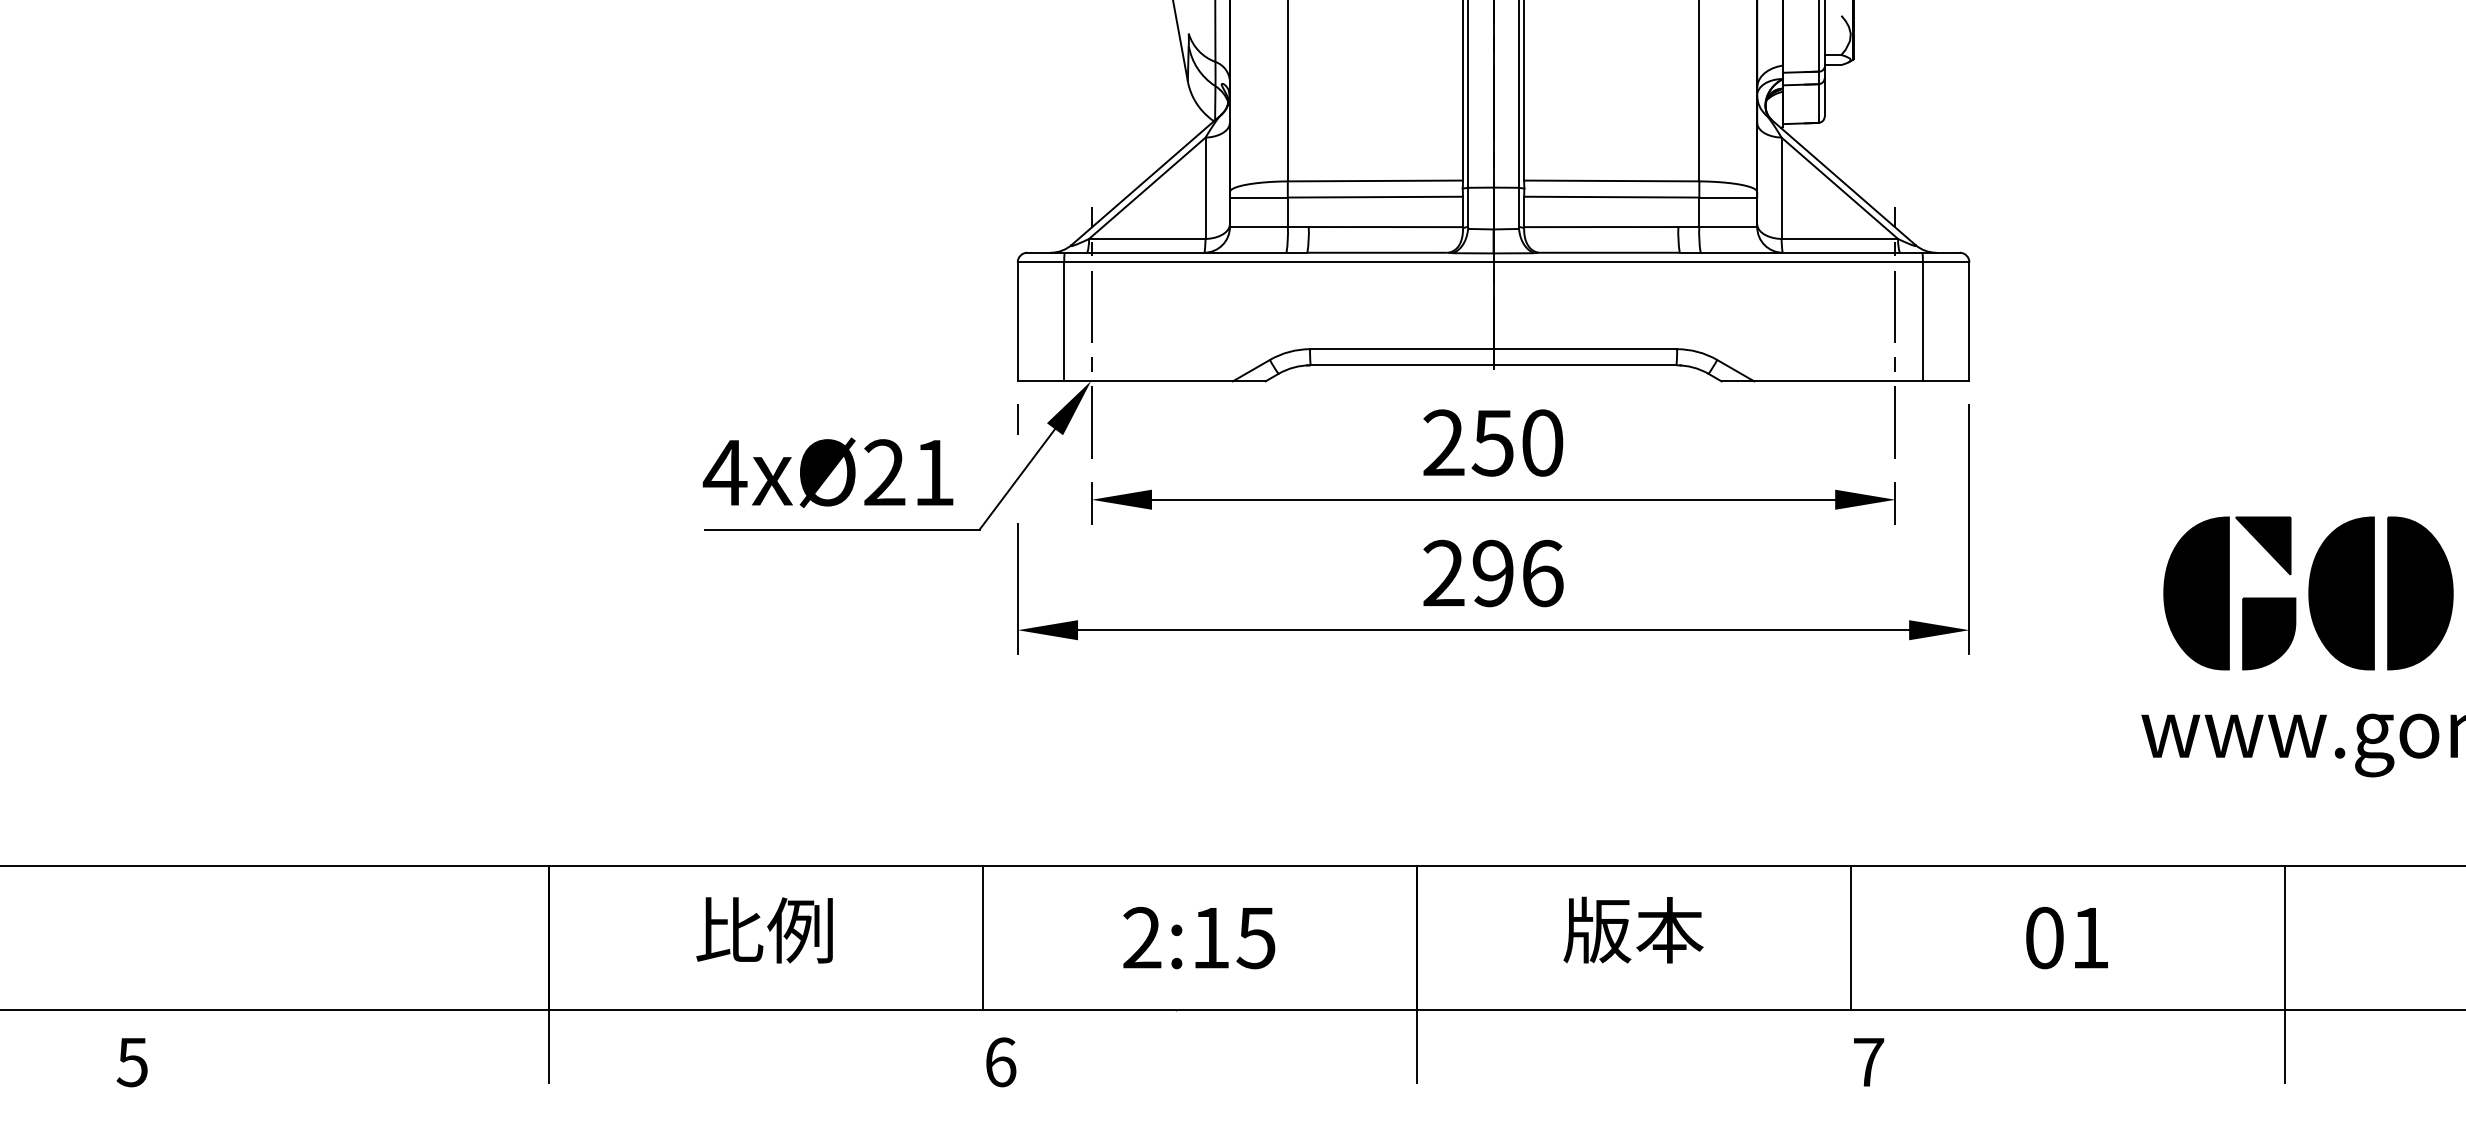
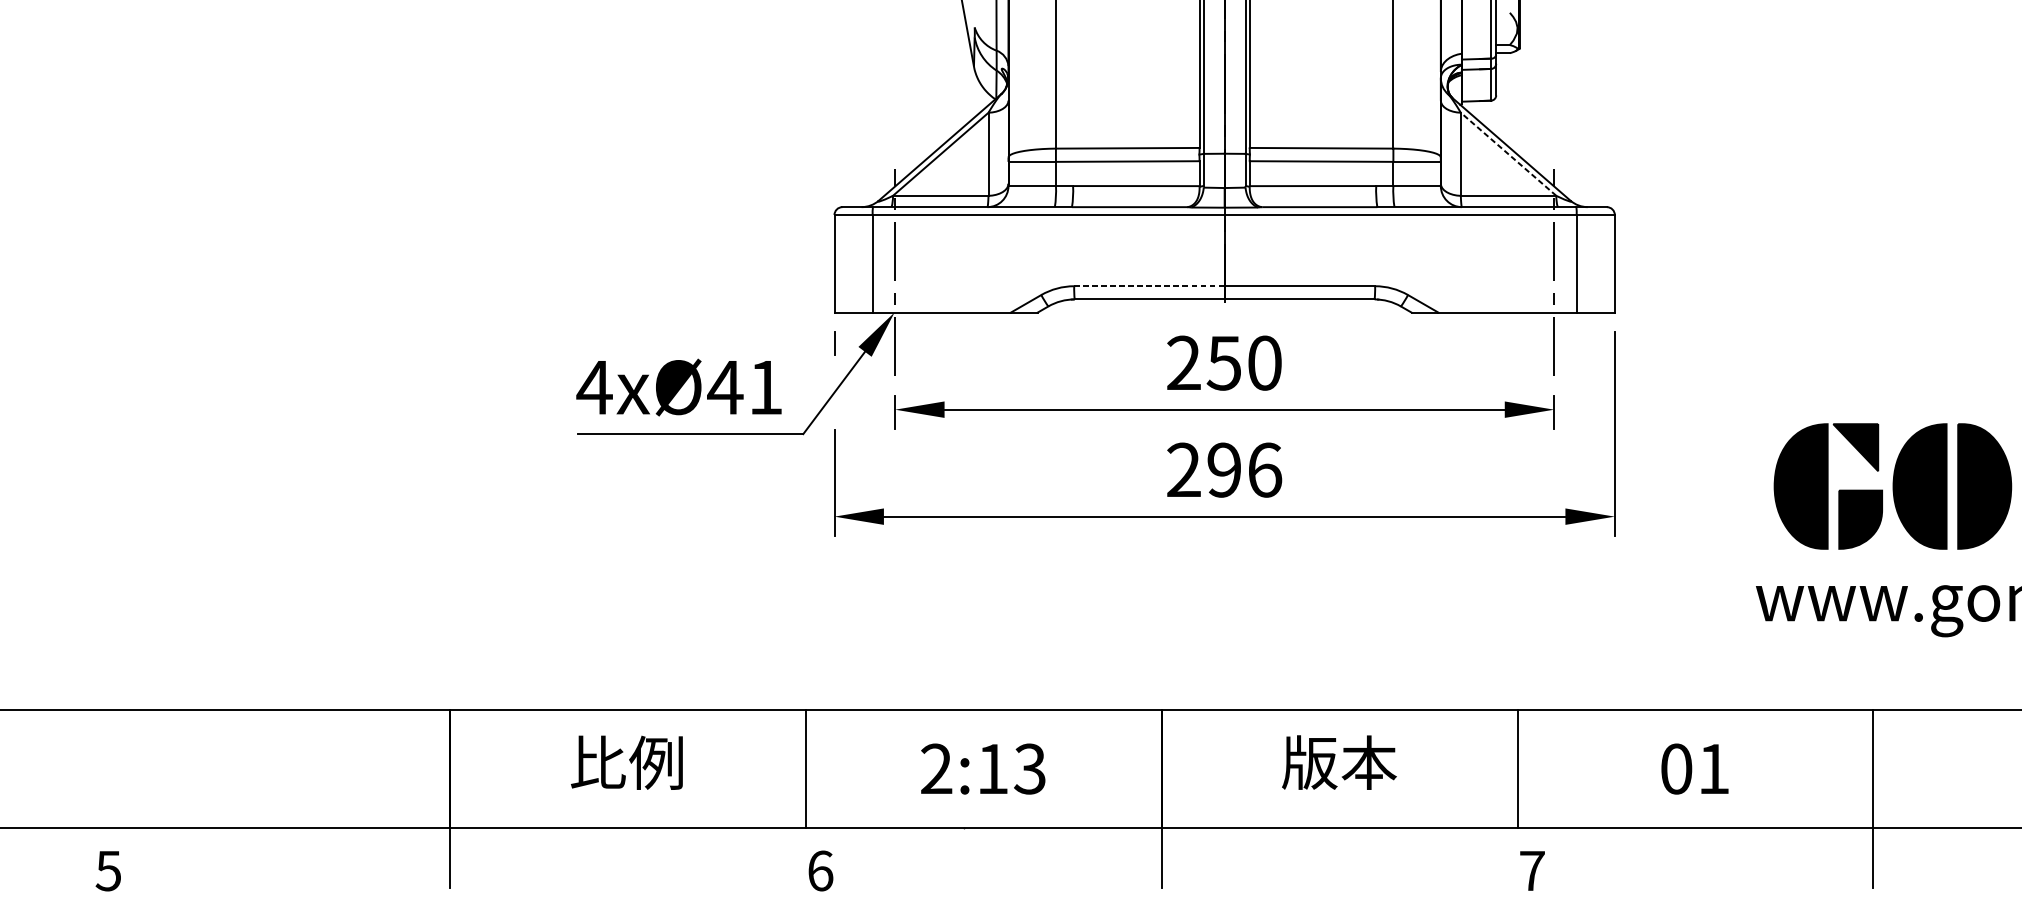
line: (1839, 188) -> (1508, 154), solid -> dashed
line: (1401, 349) -> (1149, 286), solid -> dashed
text: (884, 472) -> (725, 387), 4xØ21 -> 4xØ41
text: (1255, 937) -> (1029, 768), 2:15 -> 2:13

